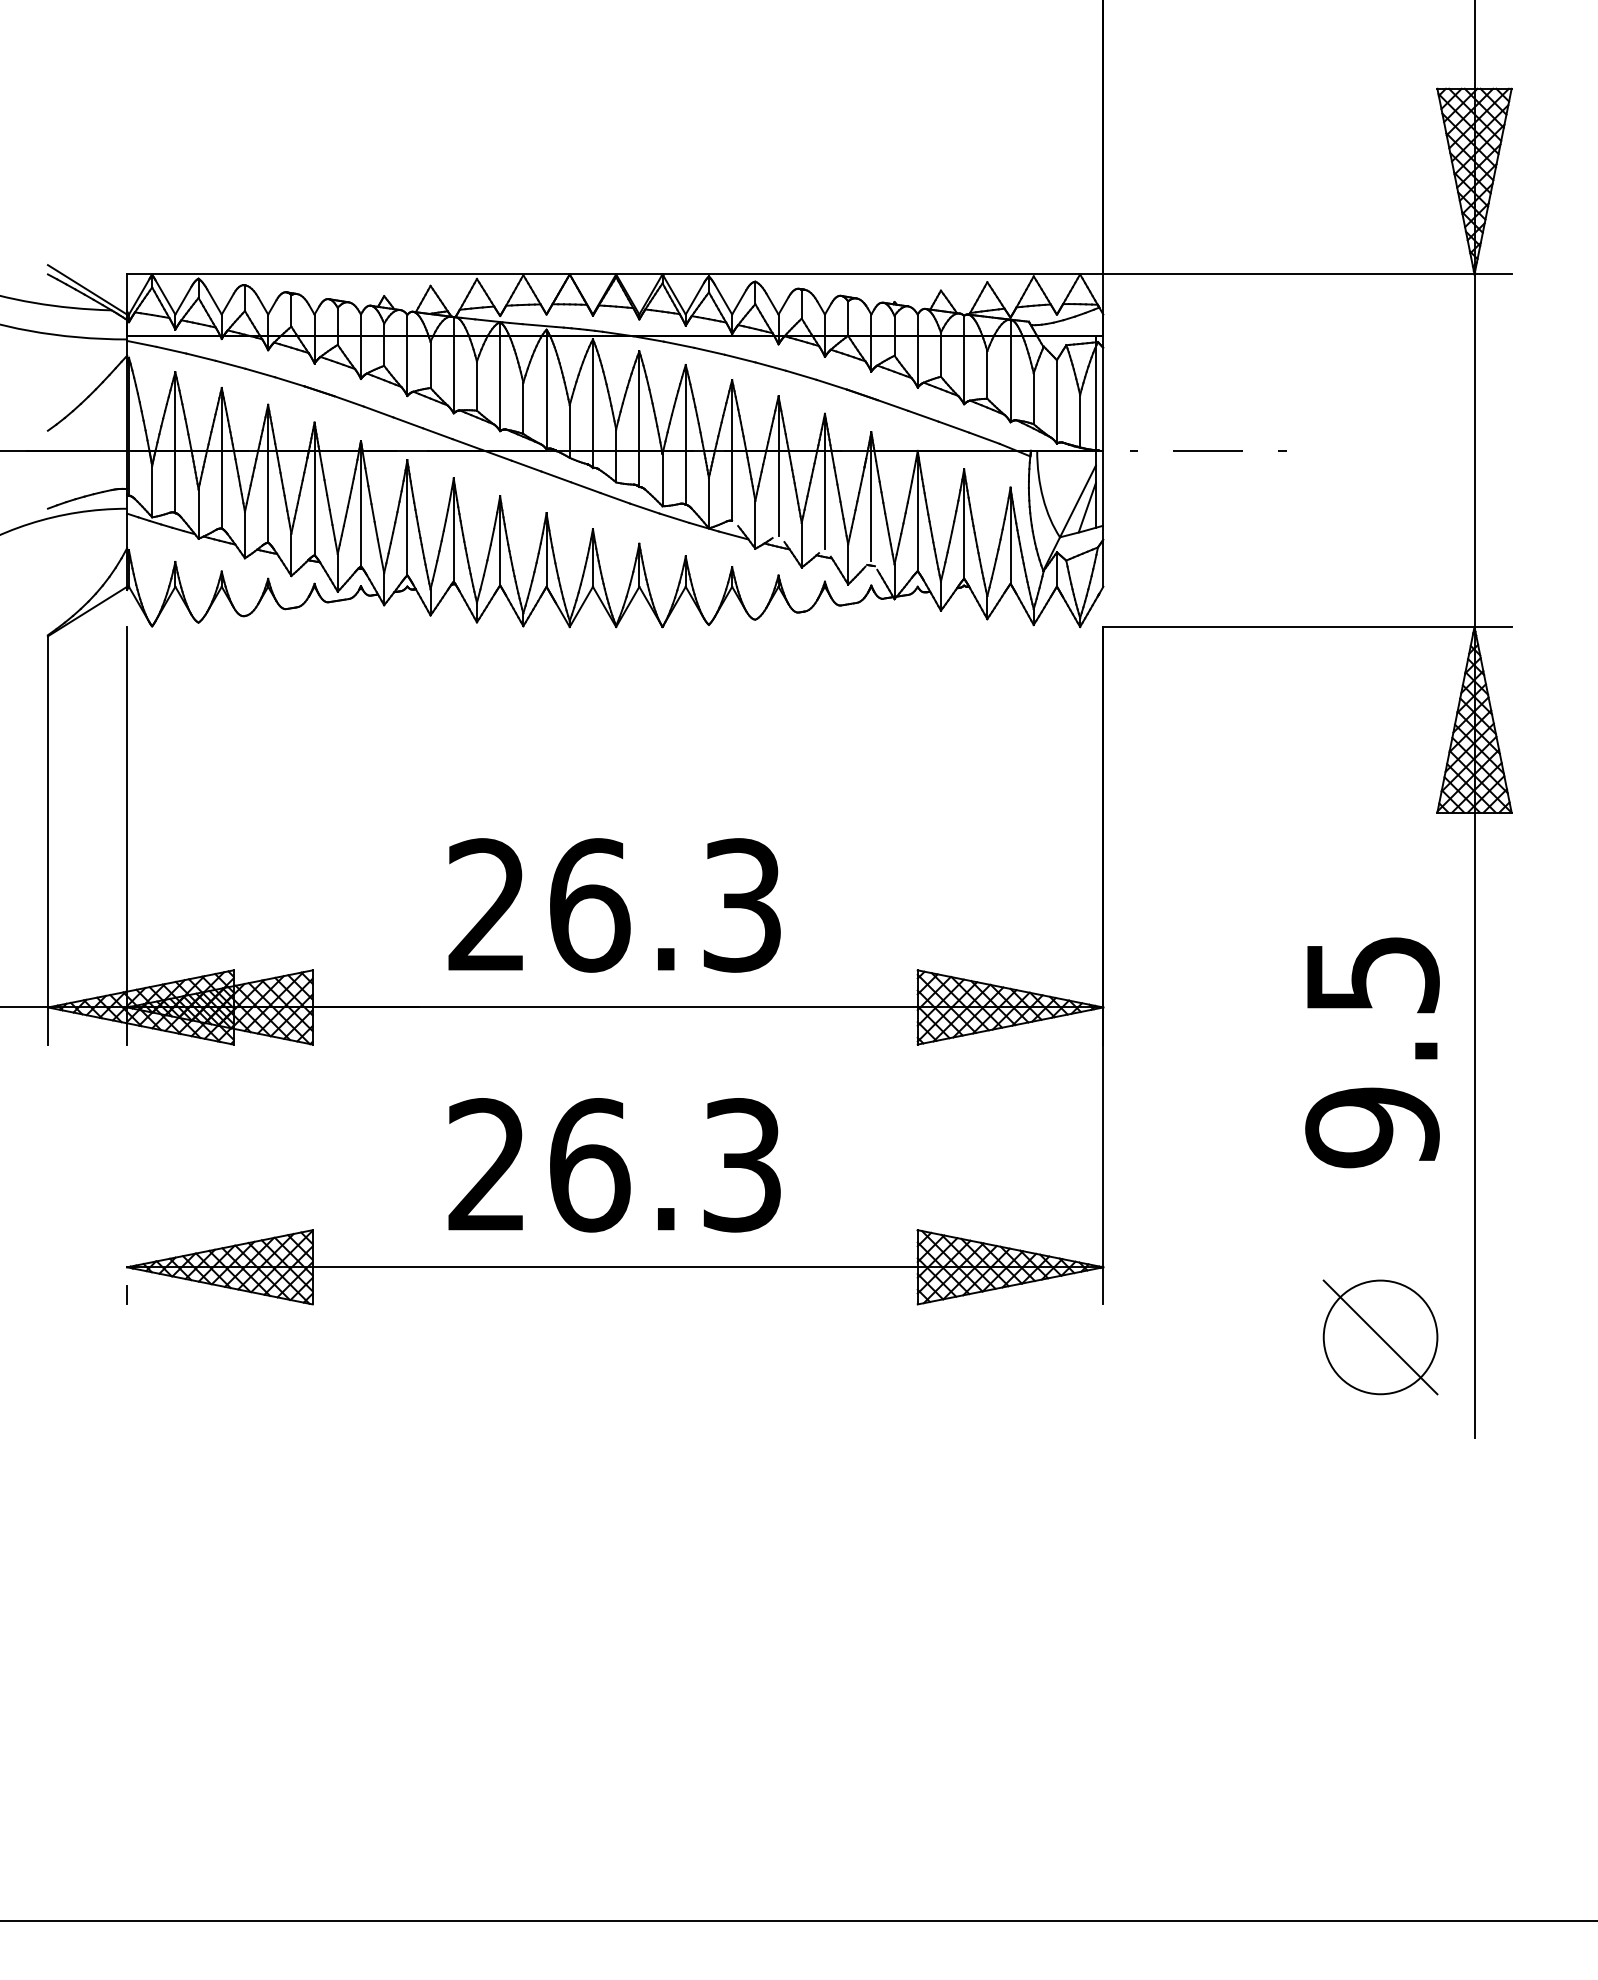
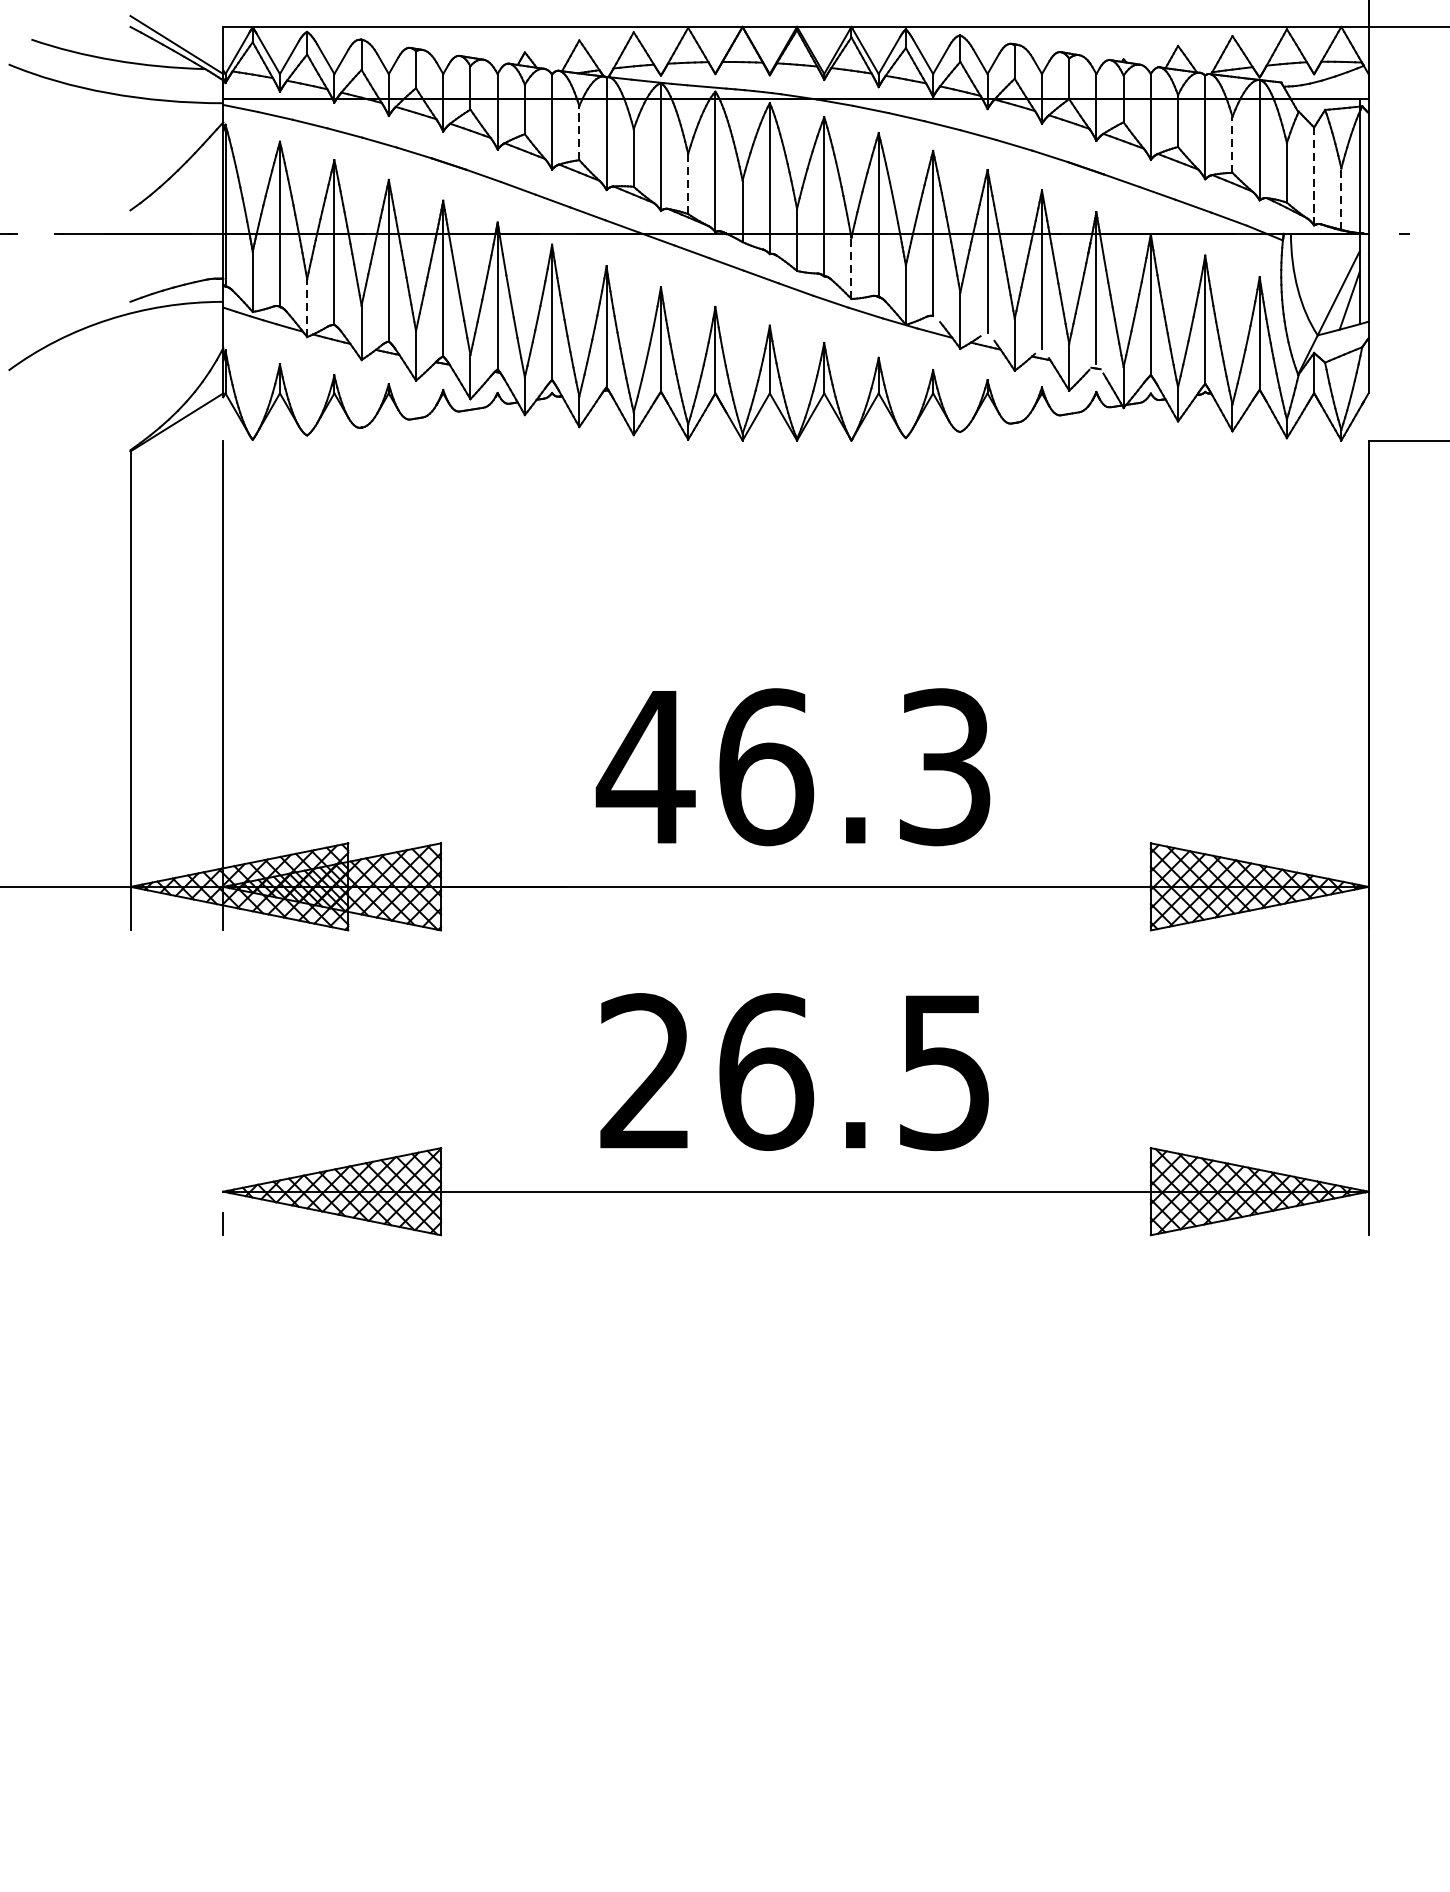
line: (430, 364) -> (579, 132), solid -> dashed
line: (987, 374) -> (1232, 144), solid -> dashed
line: (1056, 401) -> (1313, 176), solid -> dashed
line: (523, 408) -> (688, 184), solid -> dashed
line: (1080, 420) -> (1341, 198), solid -> dashed
line: (662, 479) -> (851, 267), solid -> dashed
line: (198, 514) -> (307, 308), solid -> dashed
text: (486, 904) -> (644, 766), 26.3 -> 46.3
text: (741, 1165) -> (944, 1072), 26.3 -> 26.5

